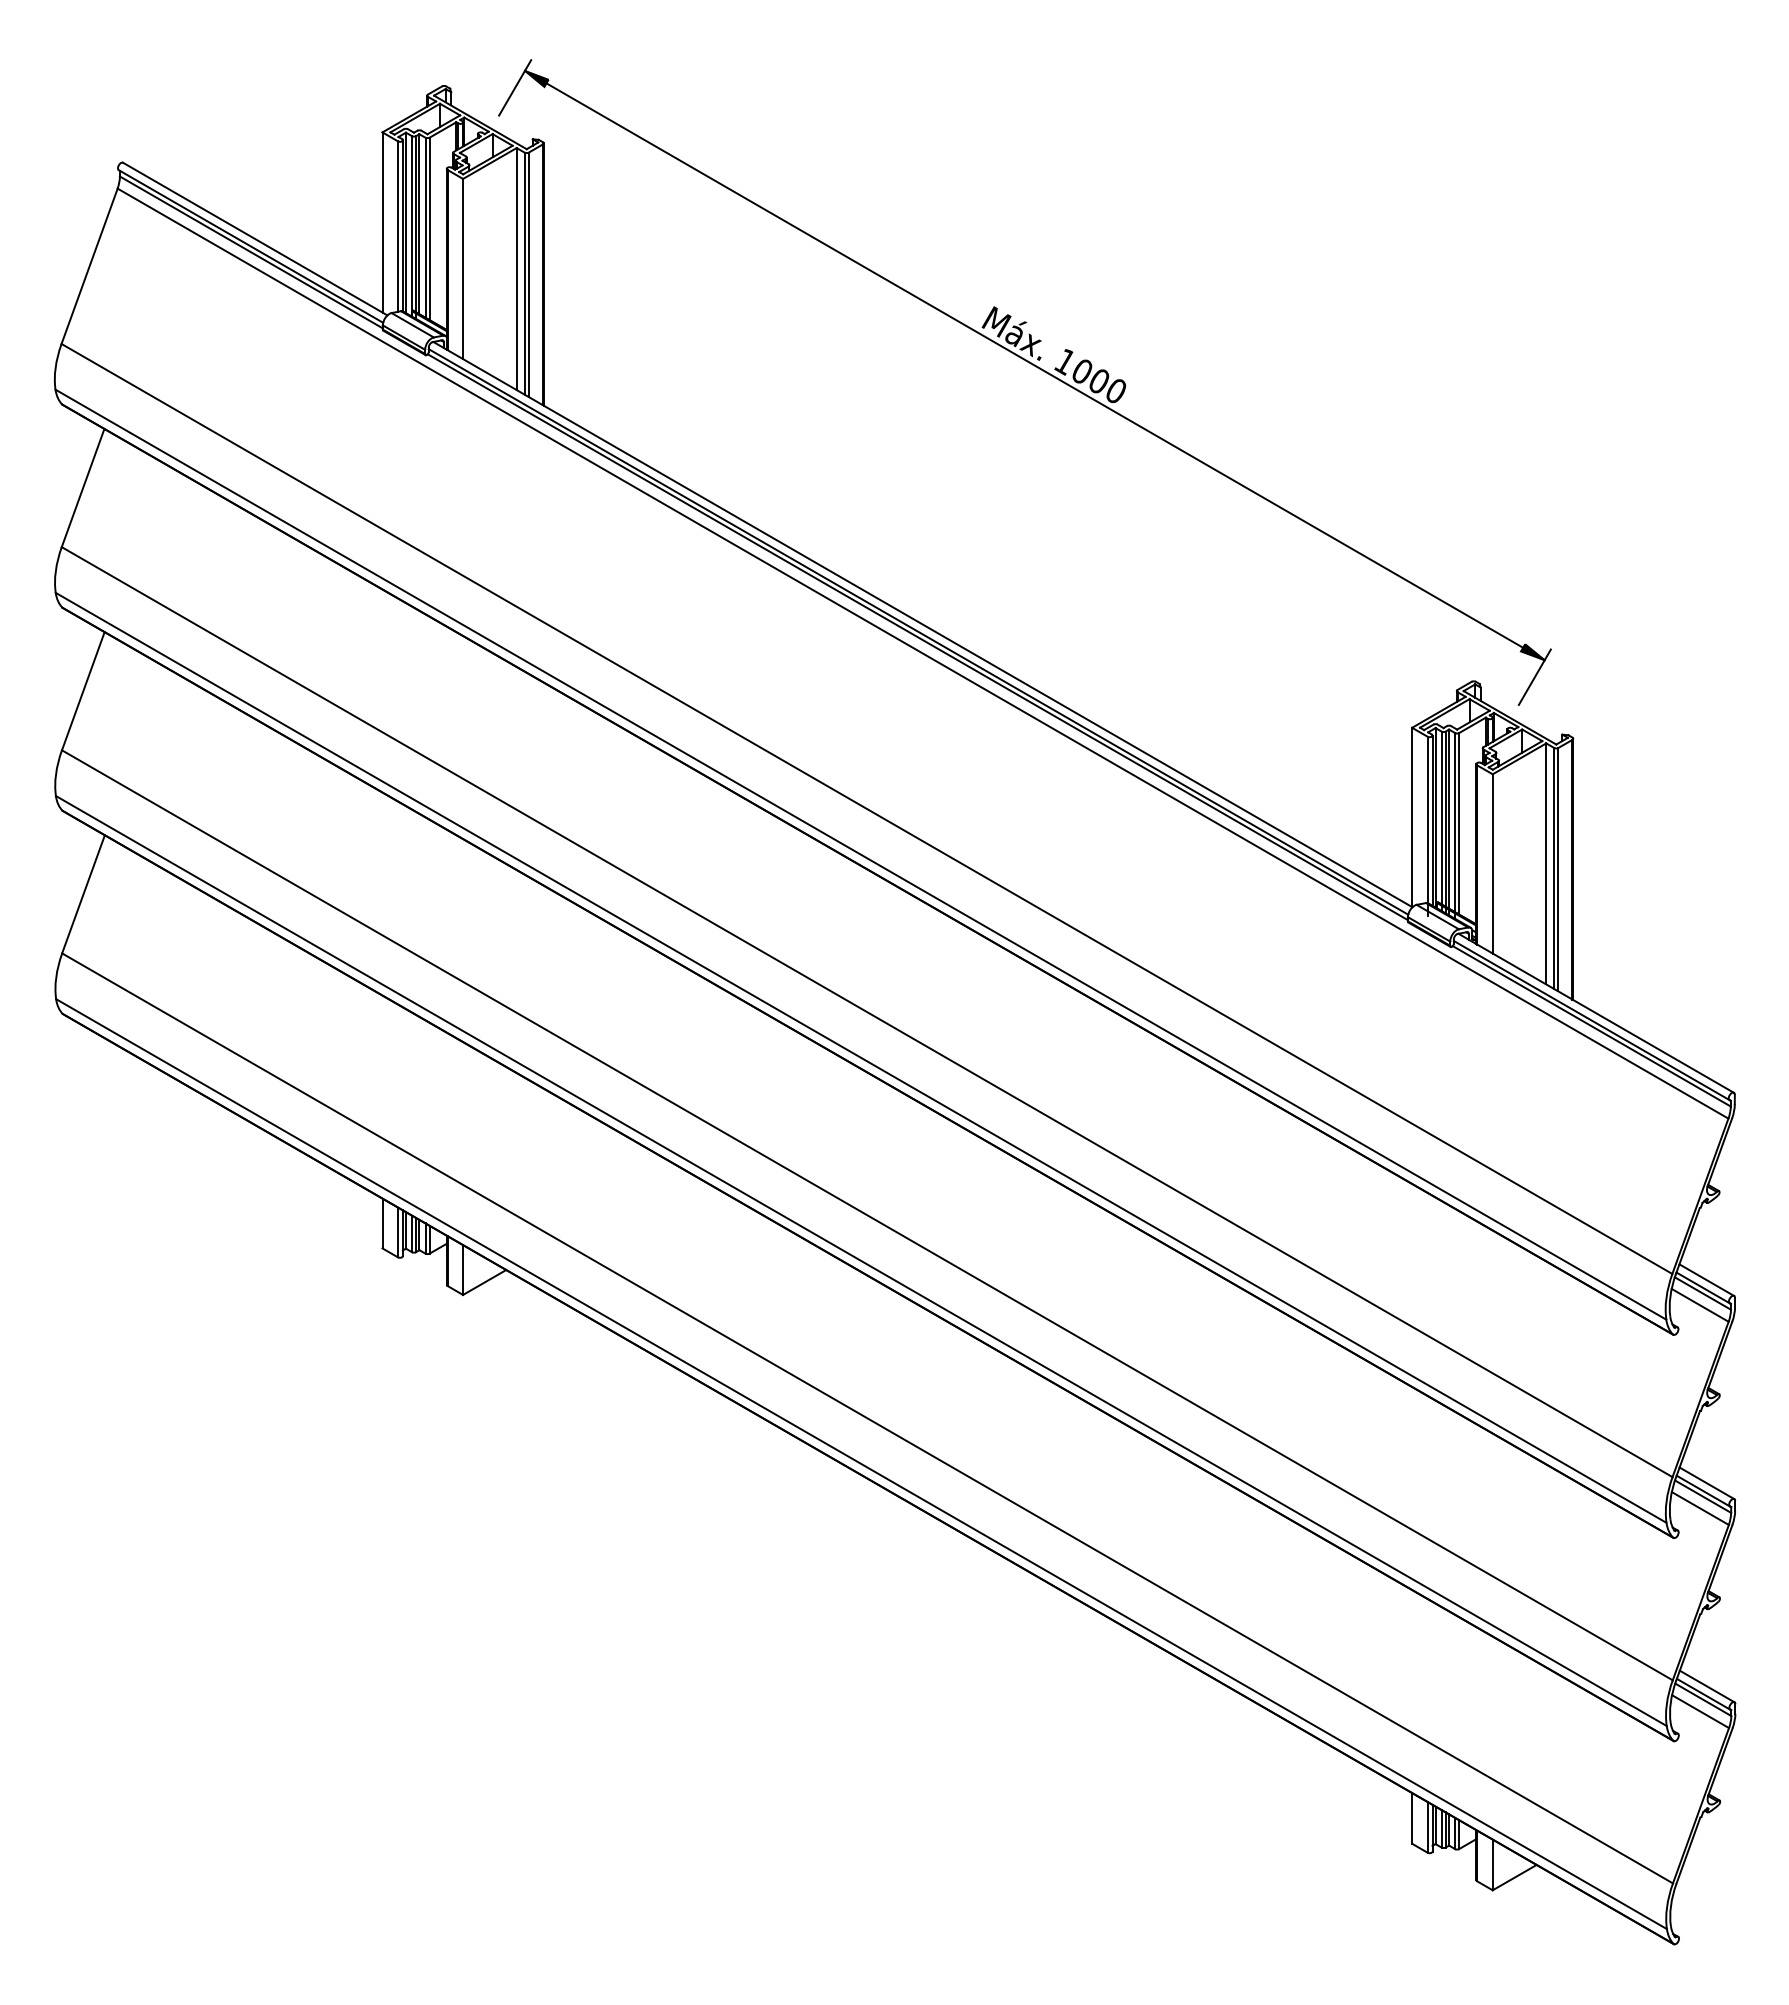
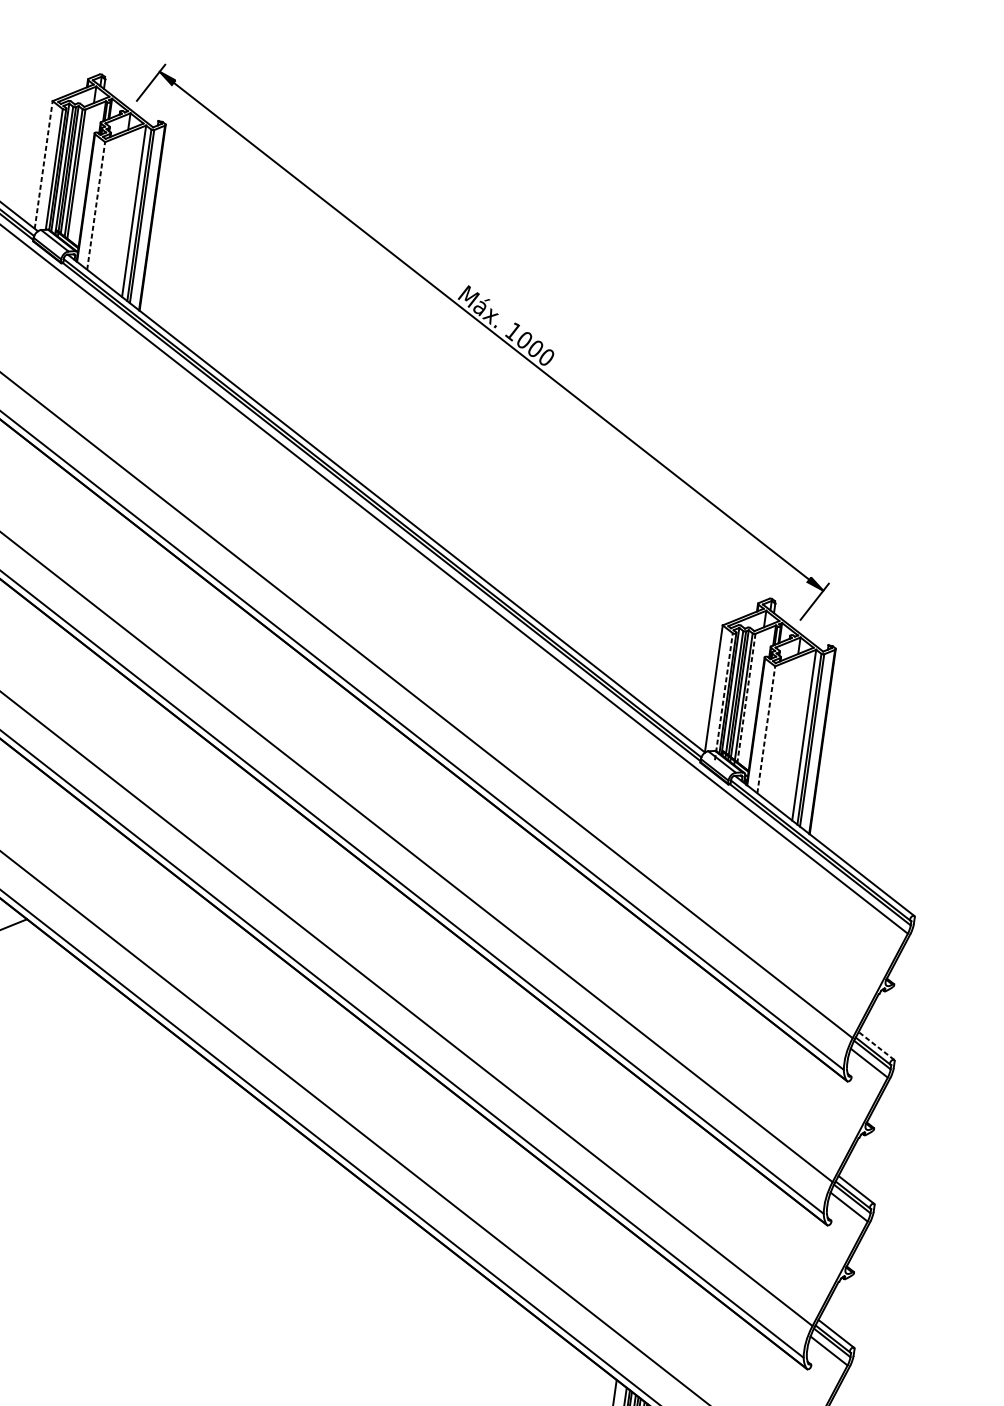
line: (382, 221) -> (43, 164), solid -> dashed
line: (463, 268) -> (96, 205), solid -> dashed
line: (1459, 823) -> (746, 697), solid -> dashed
line: (1427, 826) -> (723, 696), solid -> dashed
line: (1492, 863) -> (766, 729), solid -> dashed
line: (1706, 1280) -> (876, 1046), solid -> dashed

